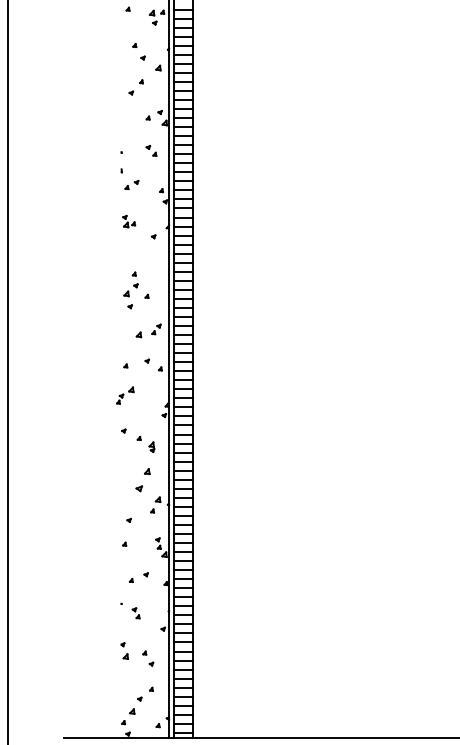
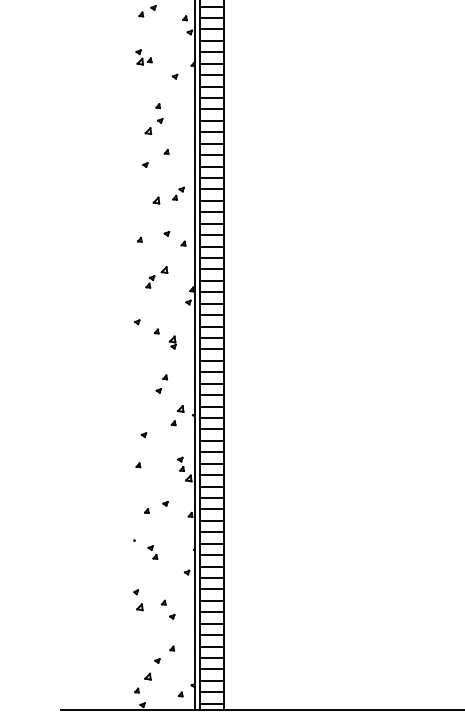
part: (130, 284) -> (153, 119), moved
part: (125, 395) -> (157, 277), moved
part: (143, 479) -> (162, 383), size x0.62

